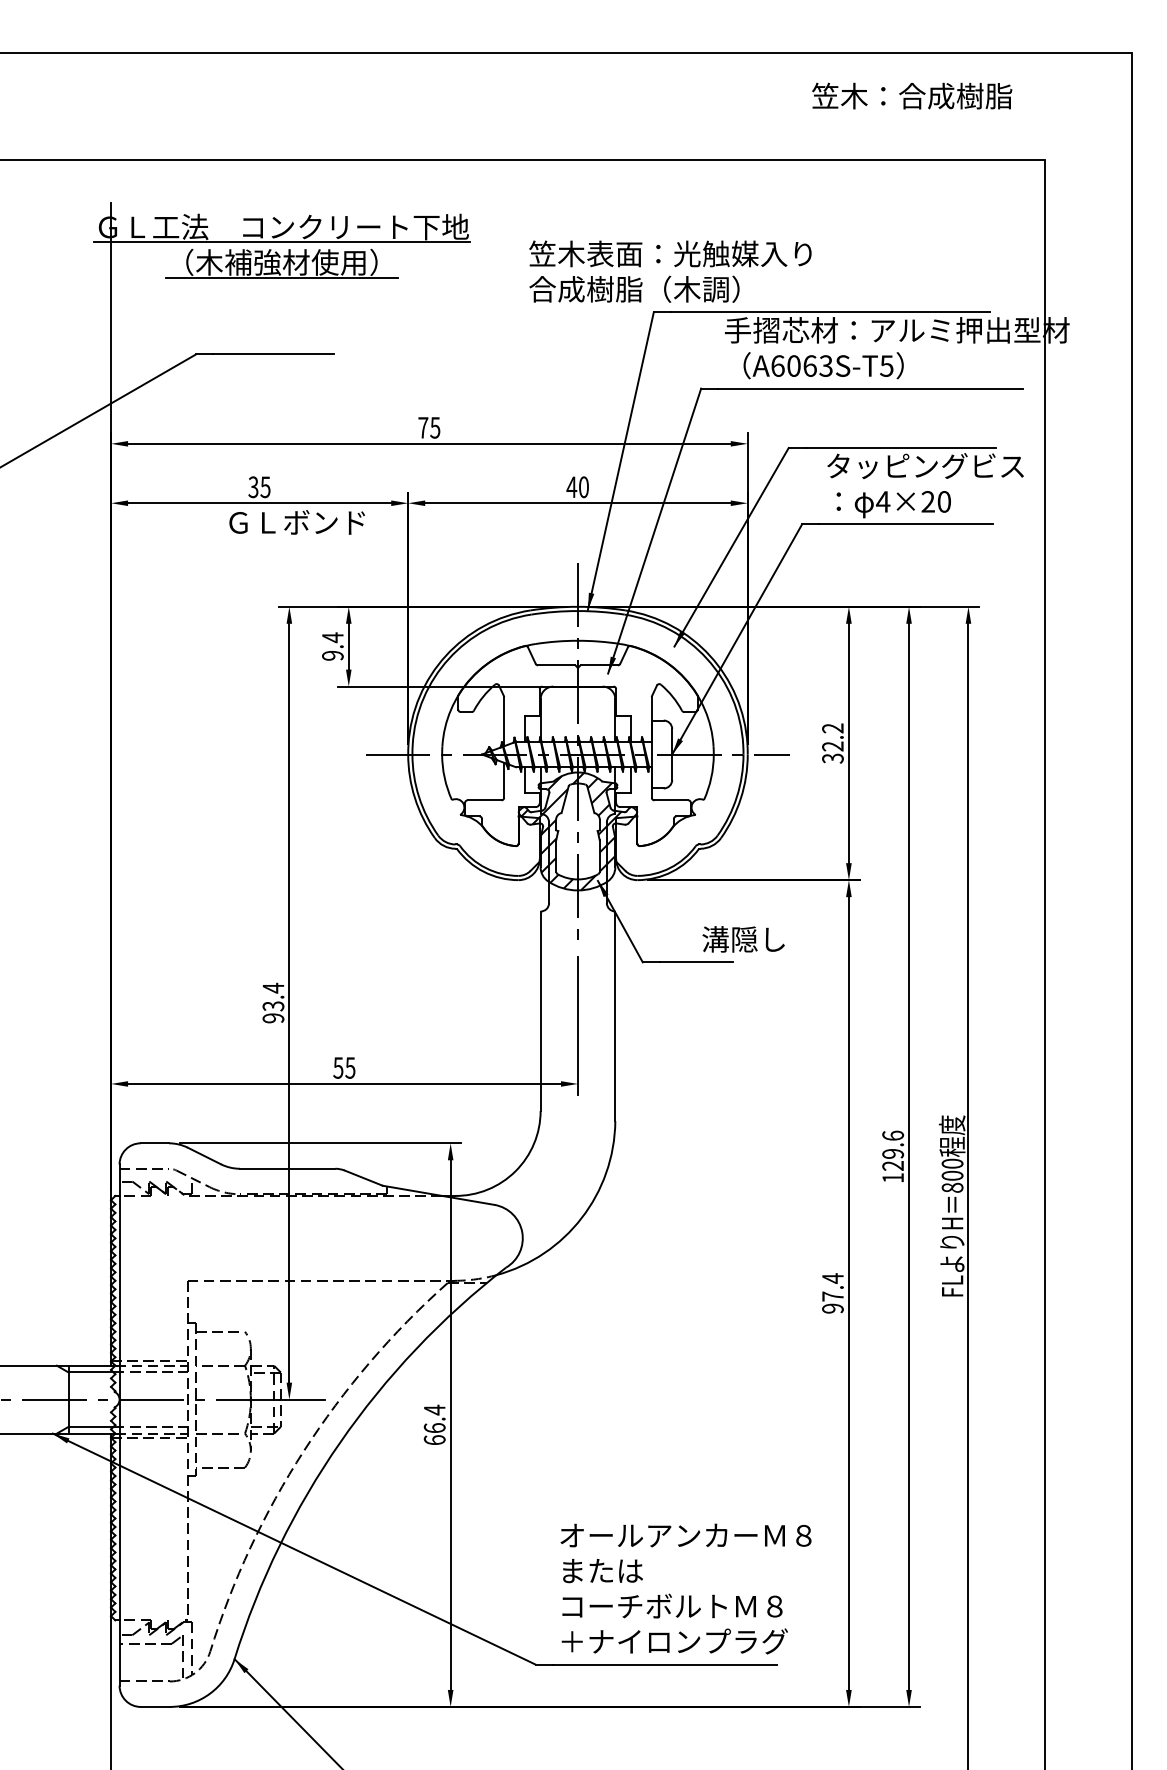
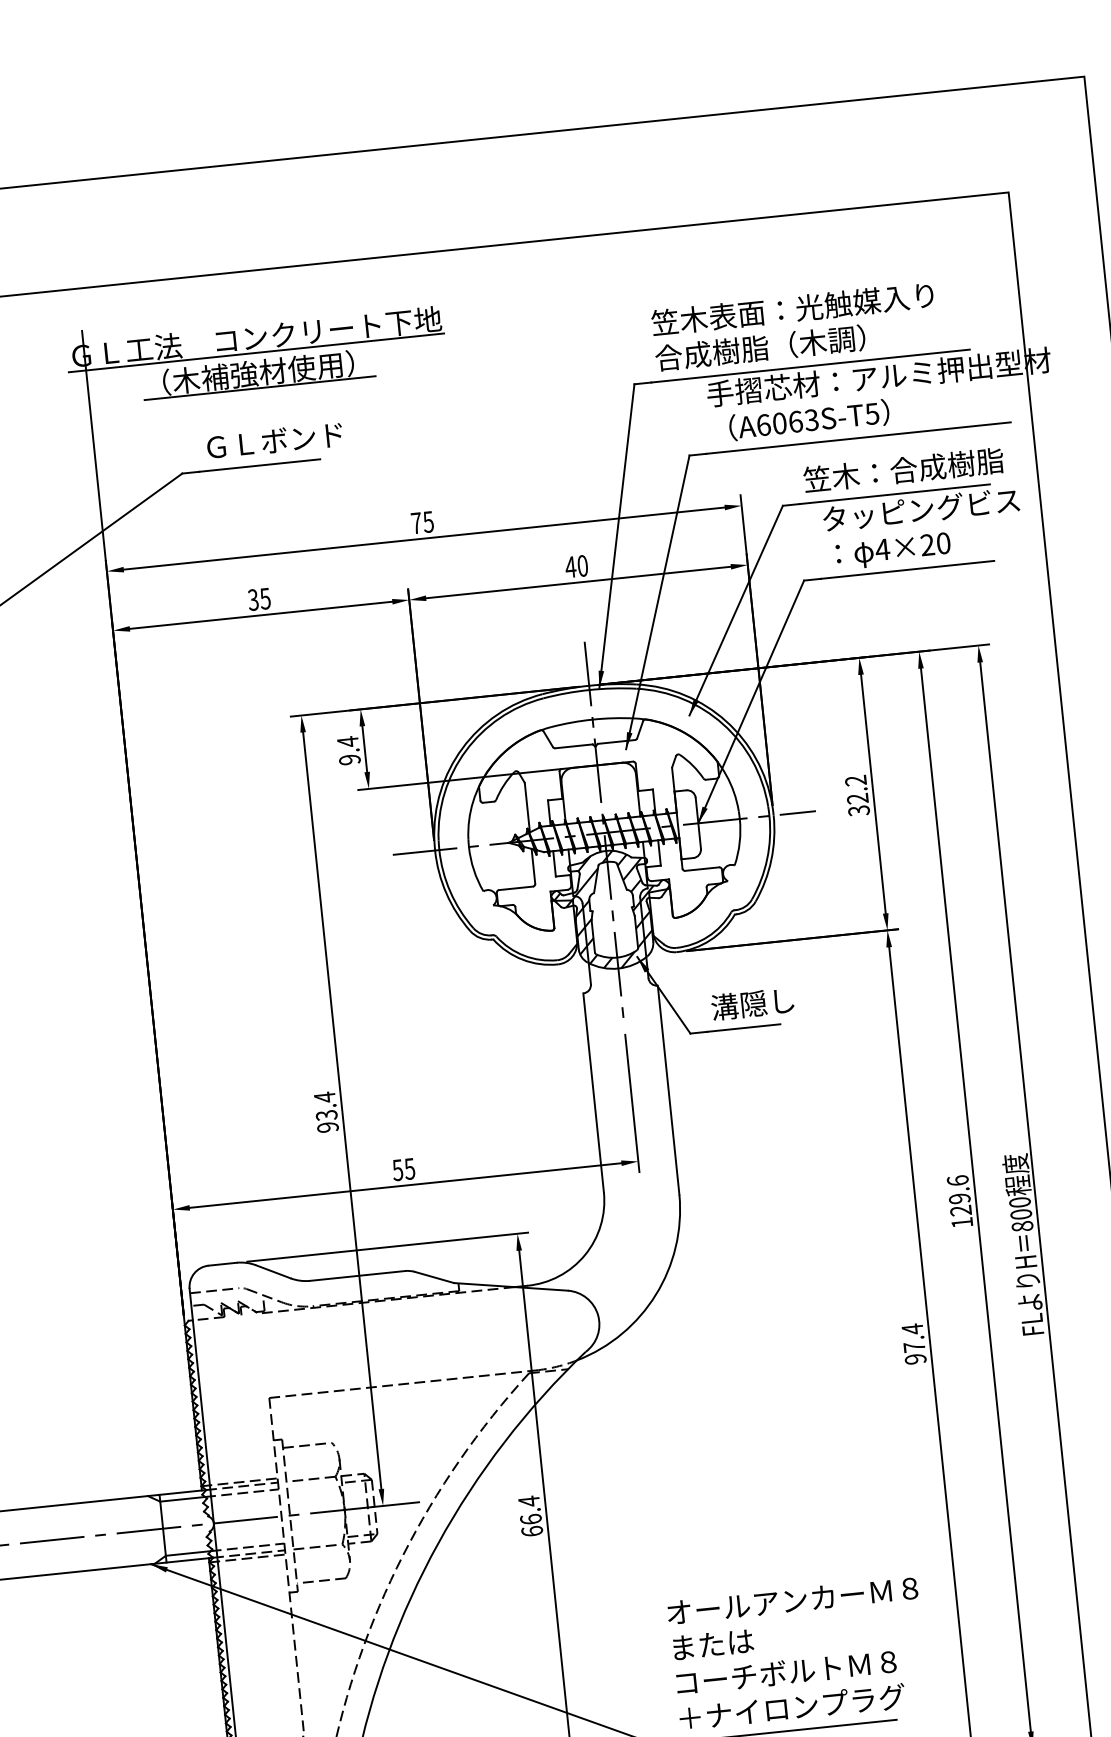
text: (912, 95) -> (903, 469), moved
text: (670, 271) -> (794, 326), moved
text: (296, 522) -> (274, 440), moved
text: (743, 939) -> (752, 1004), moved

